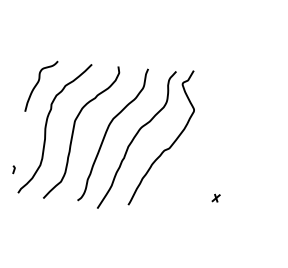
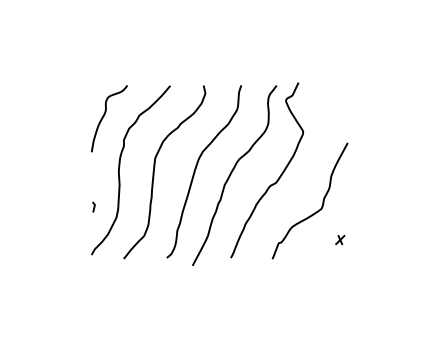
curve: (13, 169) -> (93, 206), moved
curve: (201, 172) -> (318, 209), added

